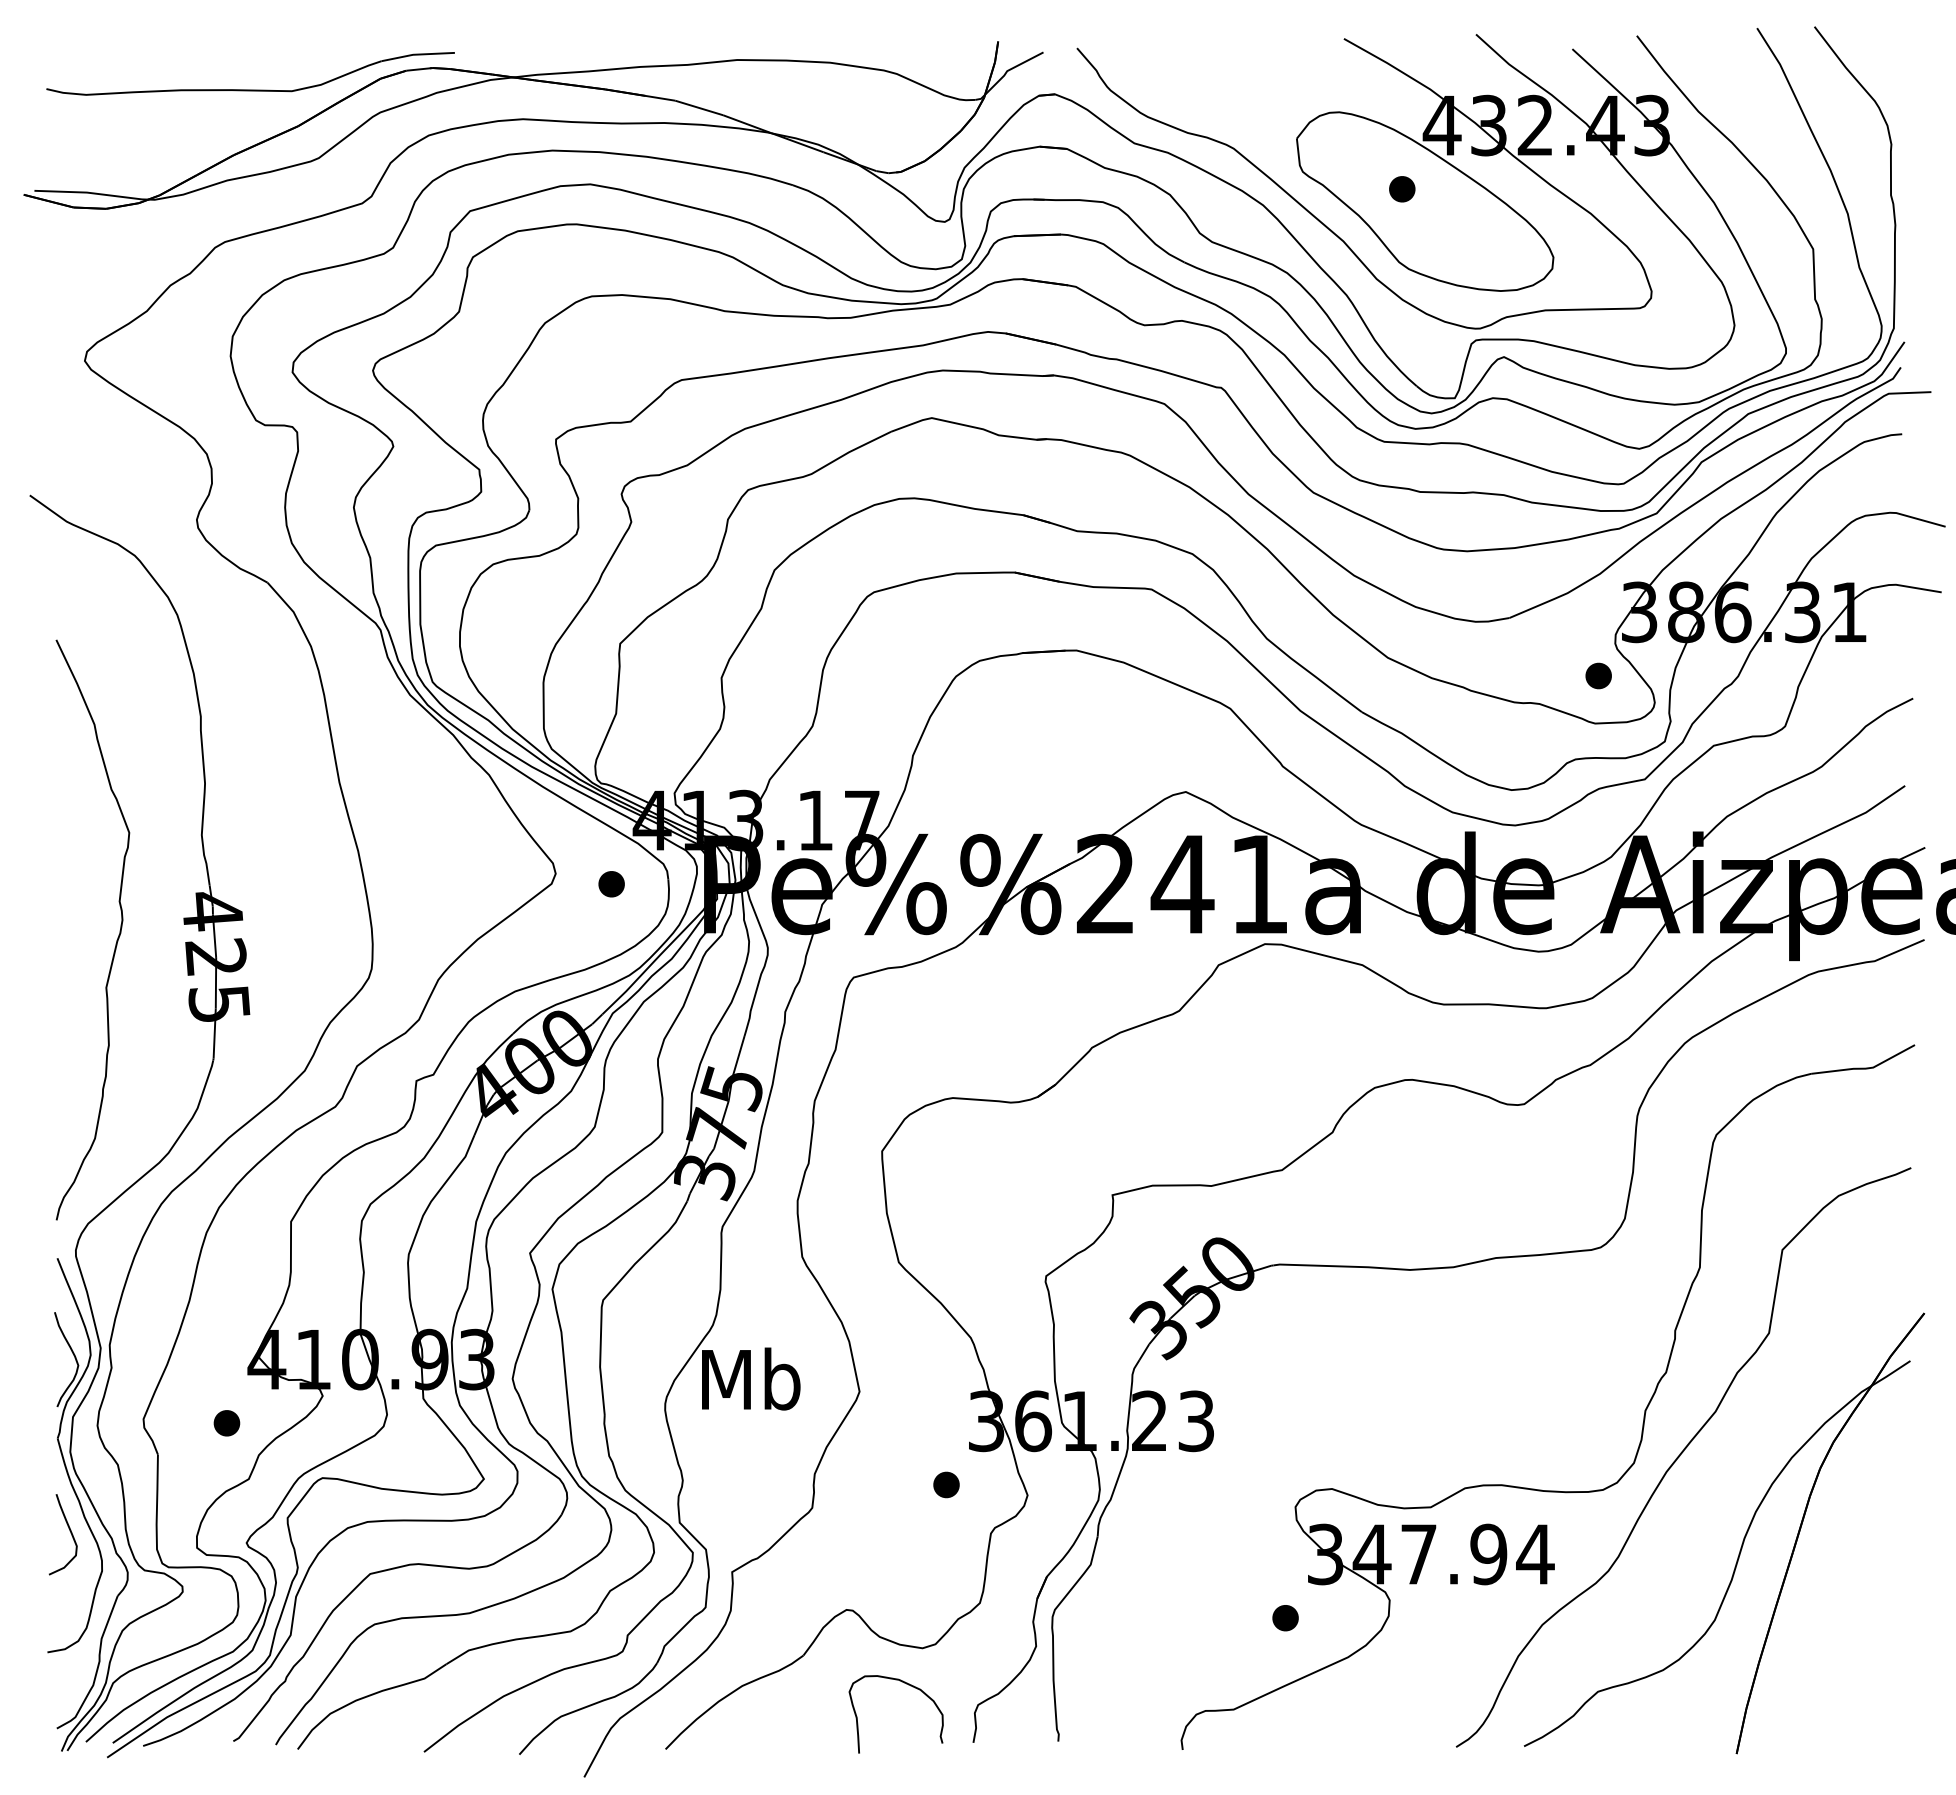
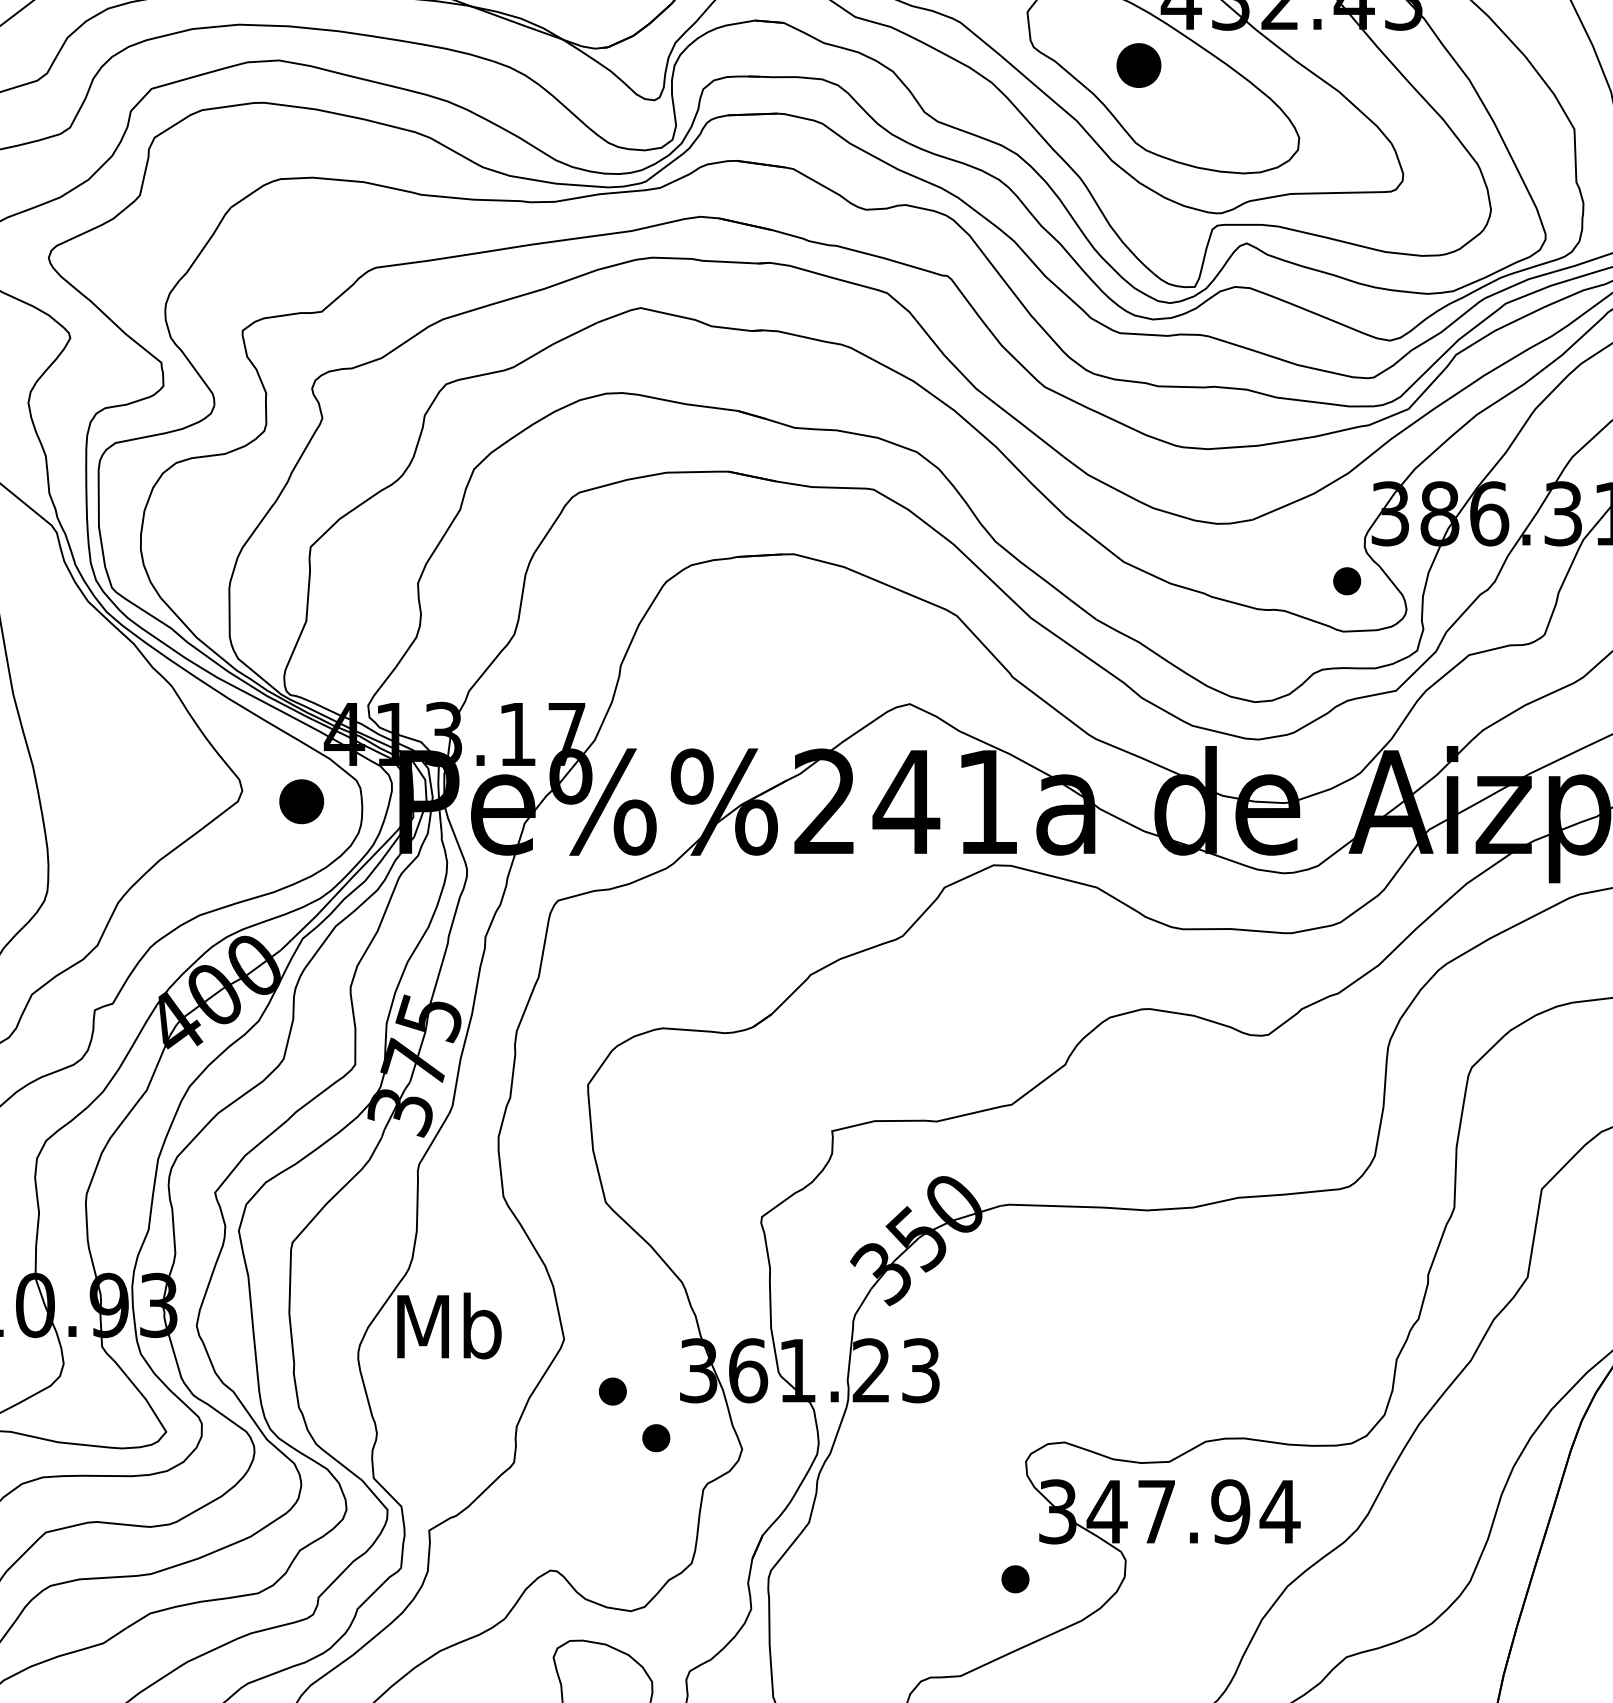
part: (1402, 189) -> (1139, 65), size x1.6
part: (611, 884) -> (301, 802), size x1.6
part: (905, 1440) -> (612, 1391), added

